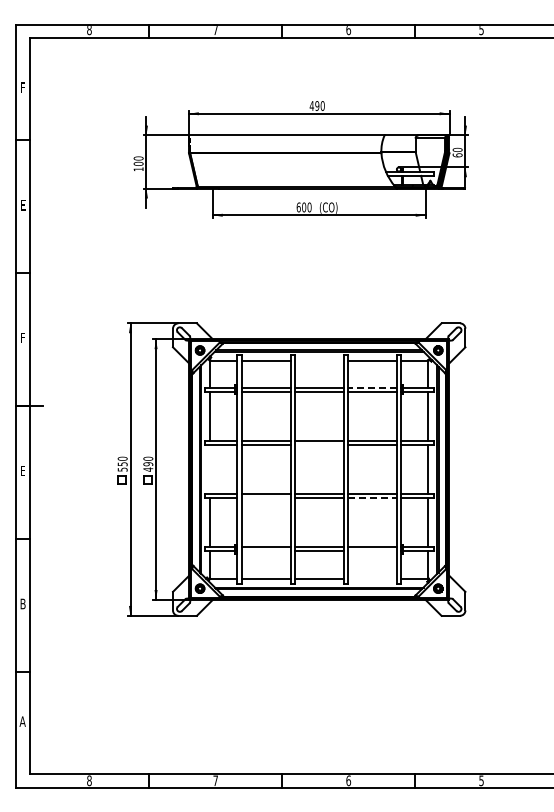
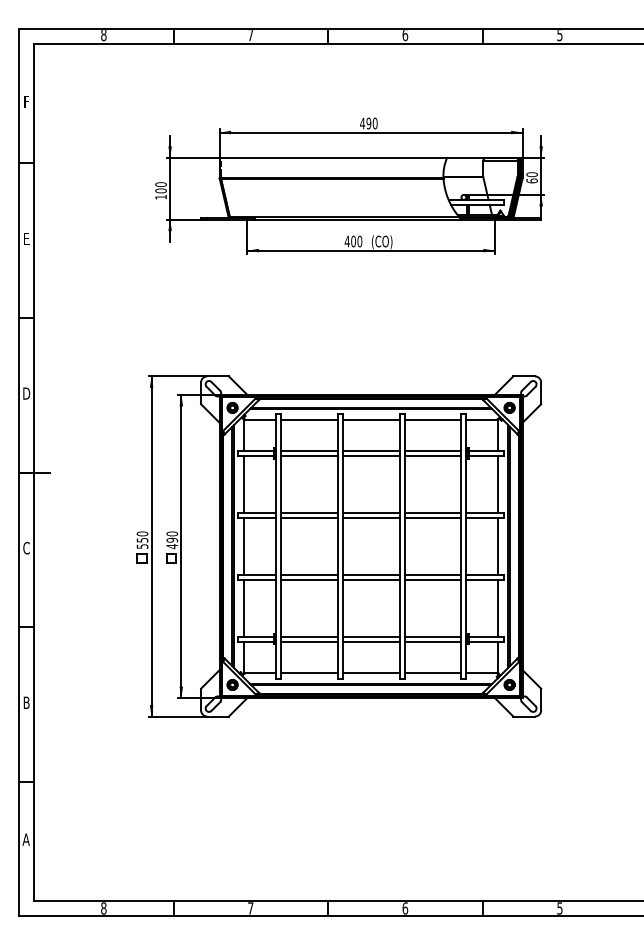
text: (298, 207) -> (347, 241), 600 -> 400
text: (23, 338) -> (27, 393), F -> D
line: (318, 360) -> (370, 419), added
line: (371, 387) -> (431, 450), dashed -> solid
line: (318, 445) -> (370, 518), added
line: (210, 469) -> (244, 546), added
text: (22, 470) -> (25, 547), E -> C
line: (265, 498) -> (308, 580), added
line: (372, 498) -> (433, 580), dashed -> solid
line: (265, 551) -> (308, 641), added
line: (371, 551) -> (431, 641), added
line: (371, 578) -> (431, 673), added

